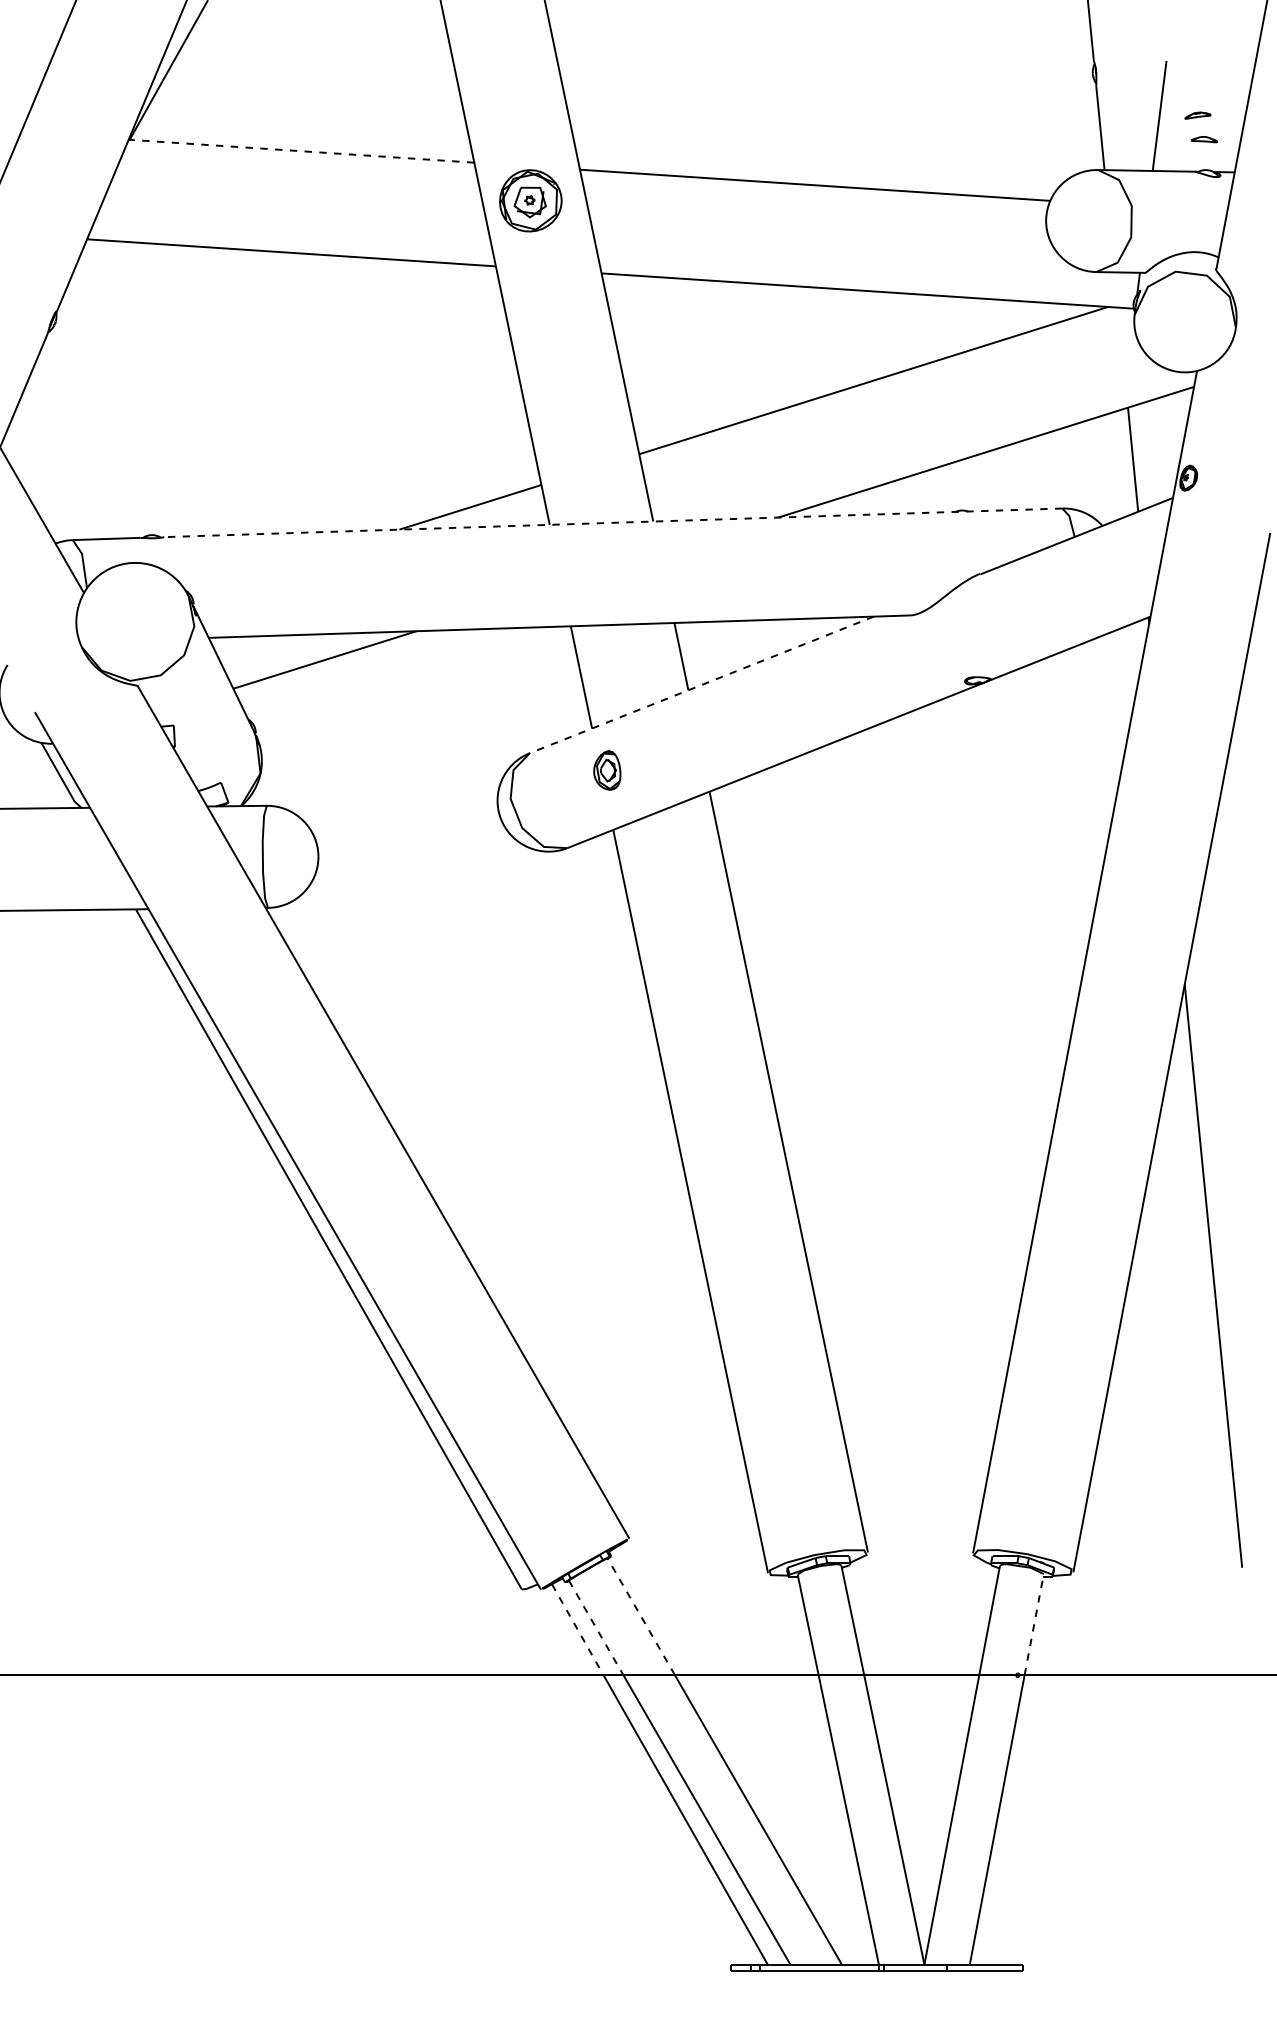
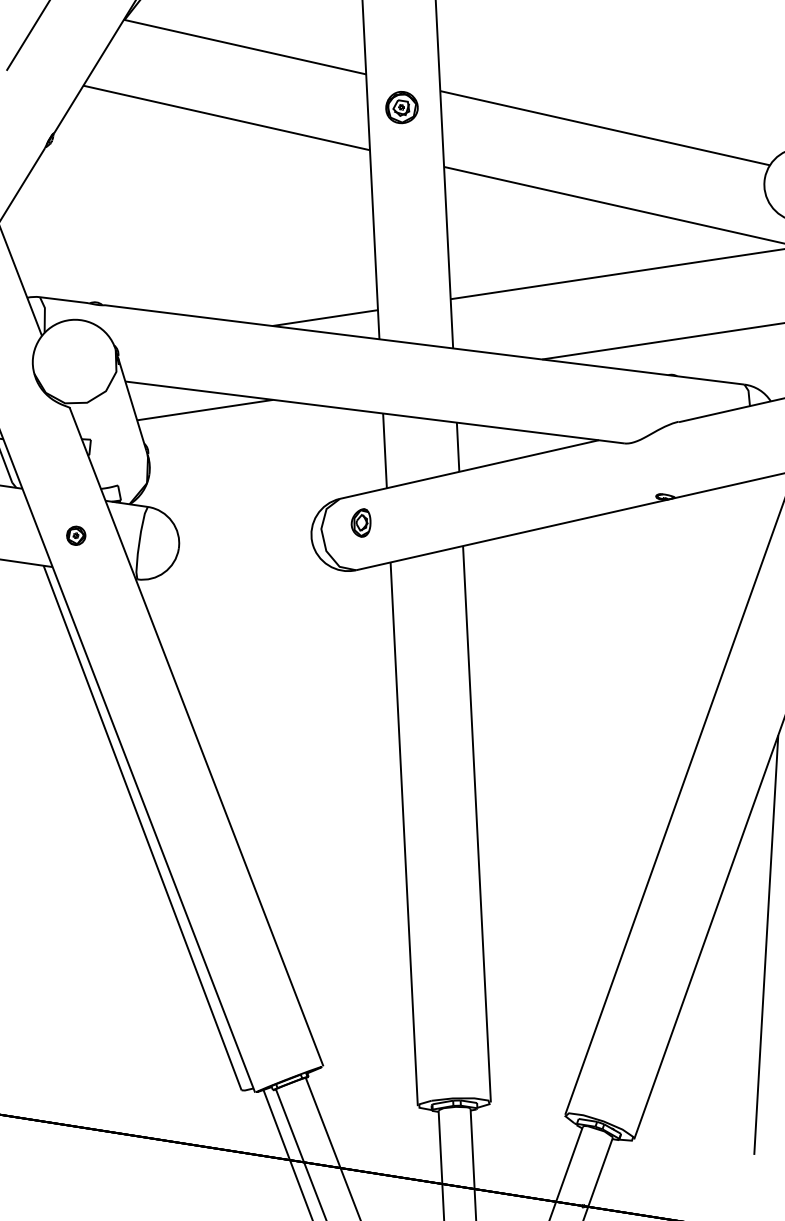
line: (301, 151) -> (245, 47), dashed -> solid
part: (530, 200) -> (401, 107), size x0.71
line: (612, 522) -> (424, 344), dashed -> solid
line: (701, 685) -> (469, 469), dashed -> solid
part: (607, 770) -> (361, 522), moved
part: (173, 860) -> (75, 535), added
line: (640, 1616) -> (322, 1122), dashed -> solid
line: (1034, 1624) -> (600, 1172), dashed -> solid
line: (596, 1627) -> (290, 1125), dashed -> solid
line: (578, 1630) -> (277, 1125), dashed -> solid

